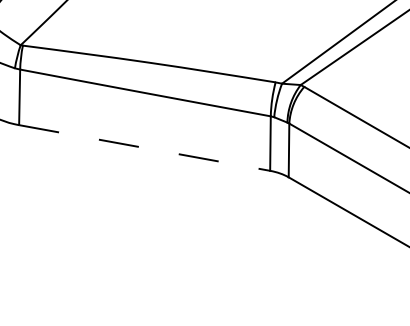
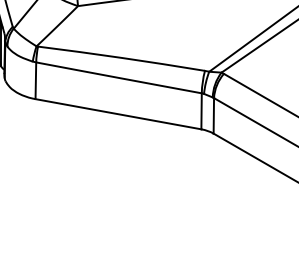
line: (144, 148) -> (118, 114), dashed -> solid

